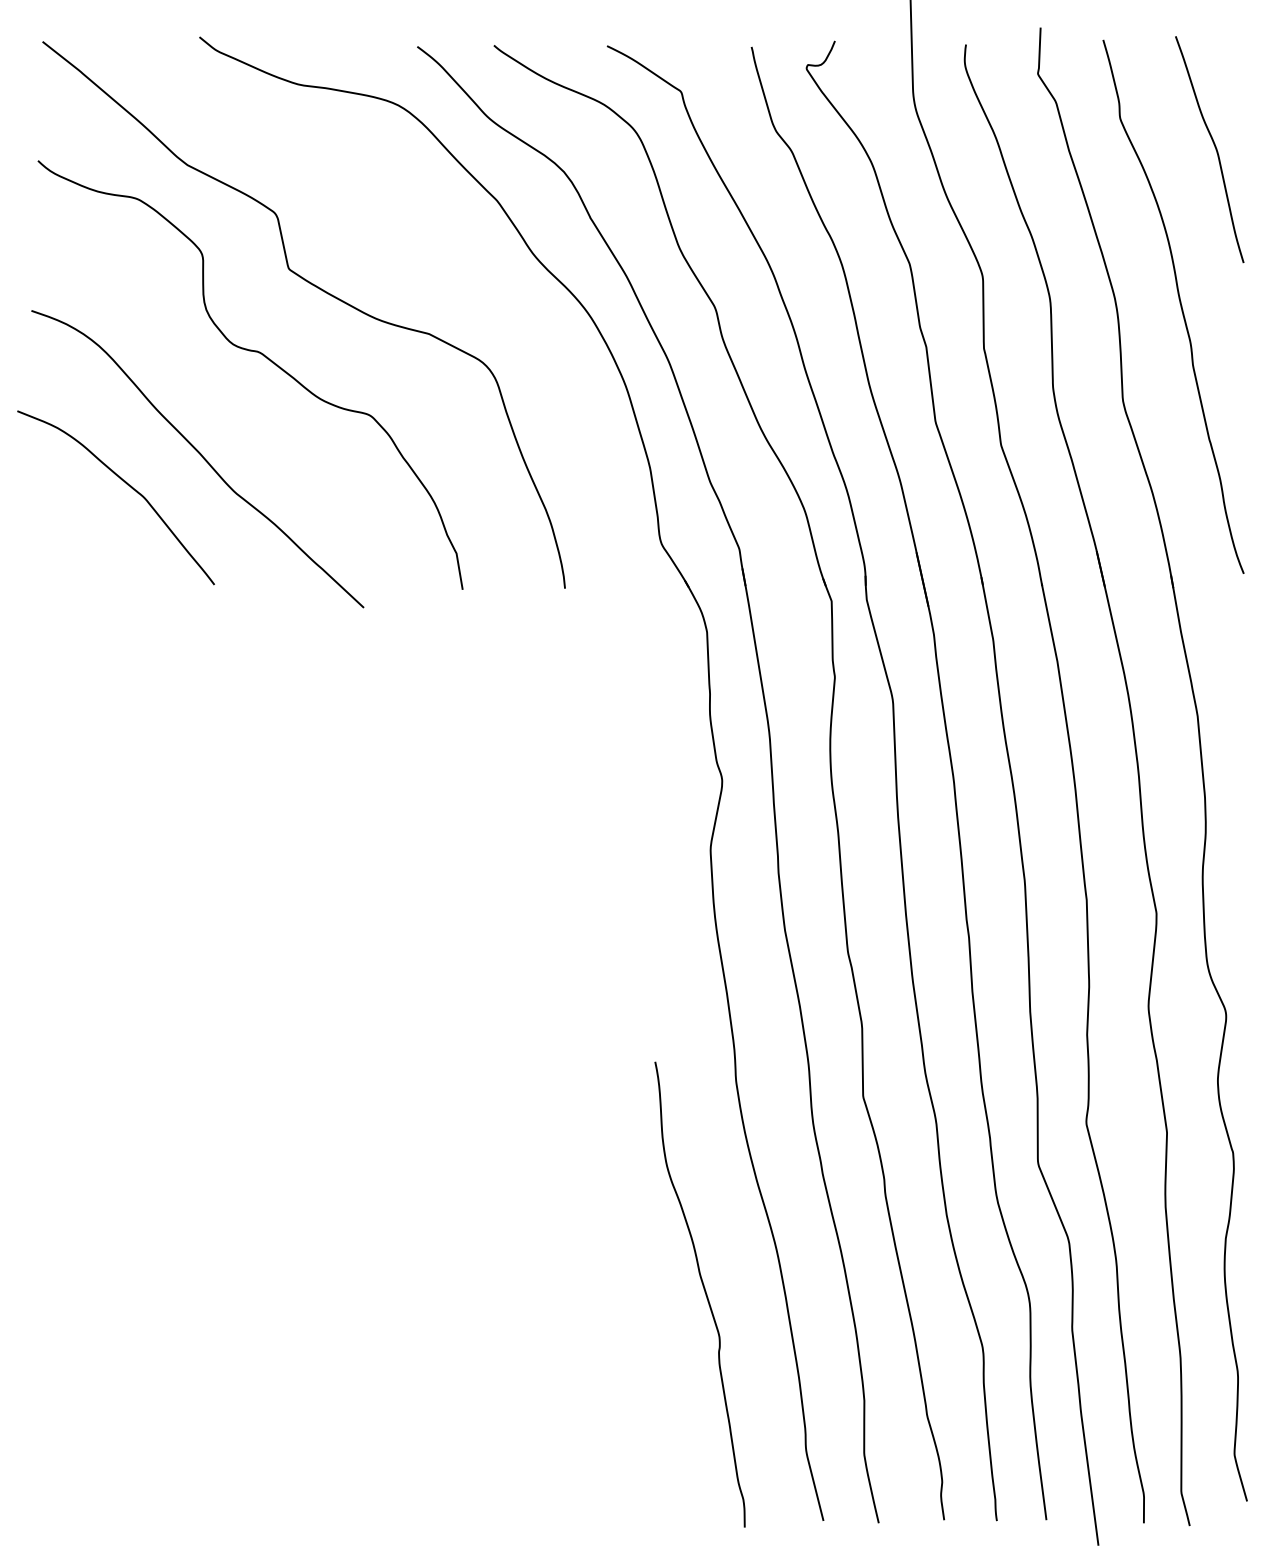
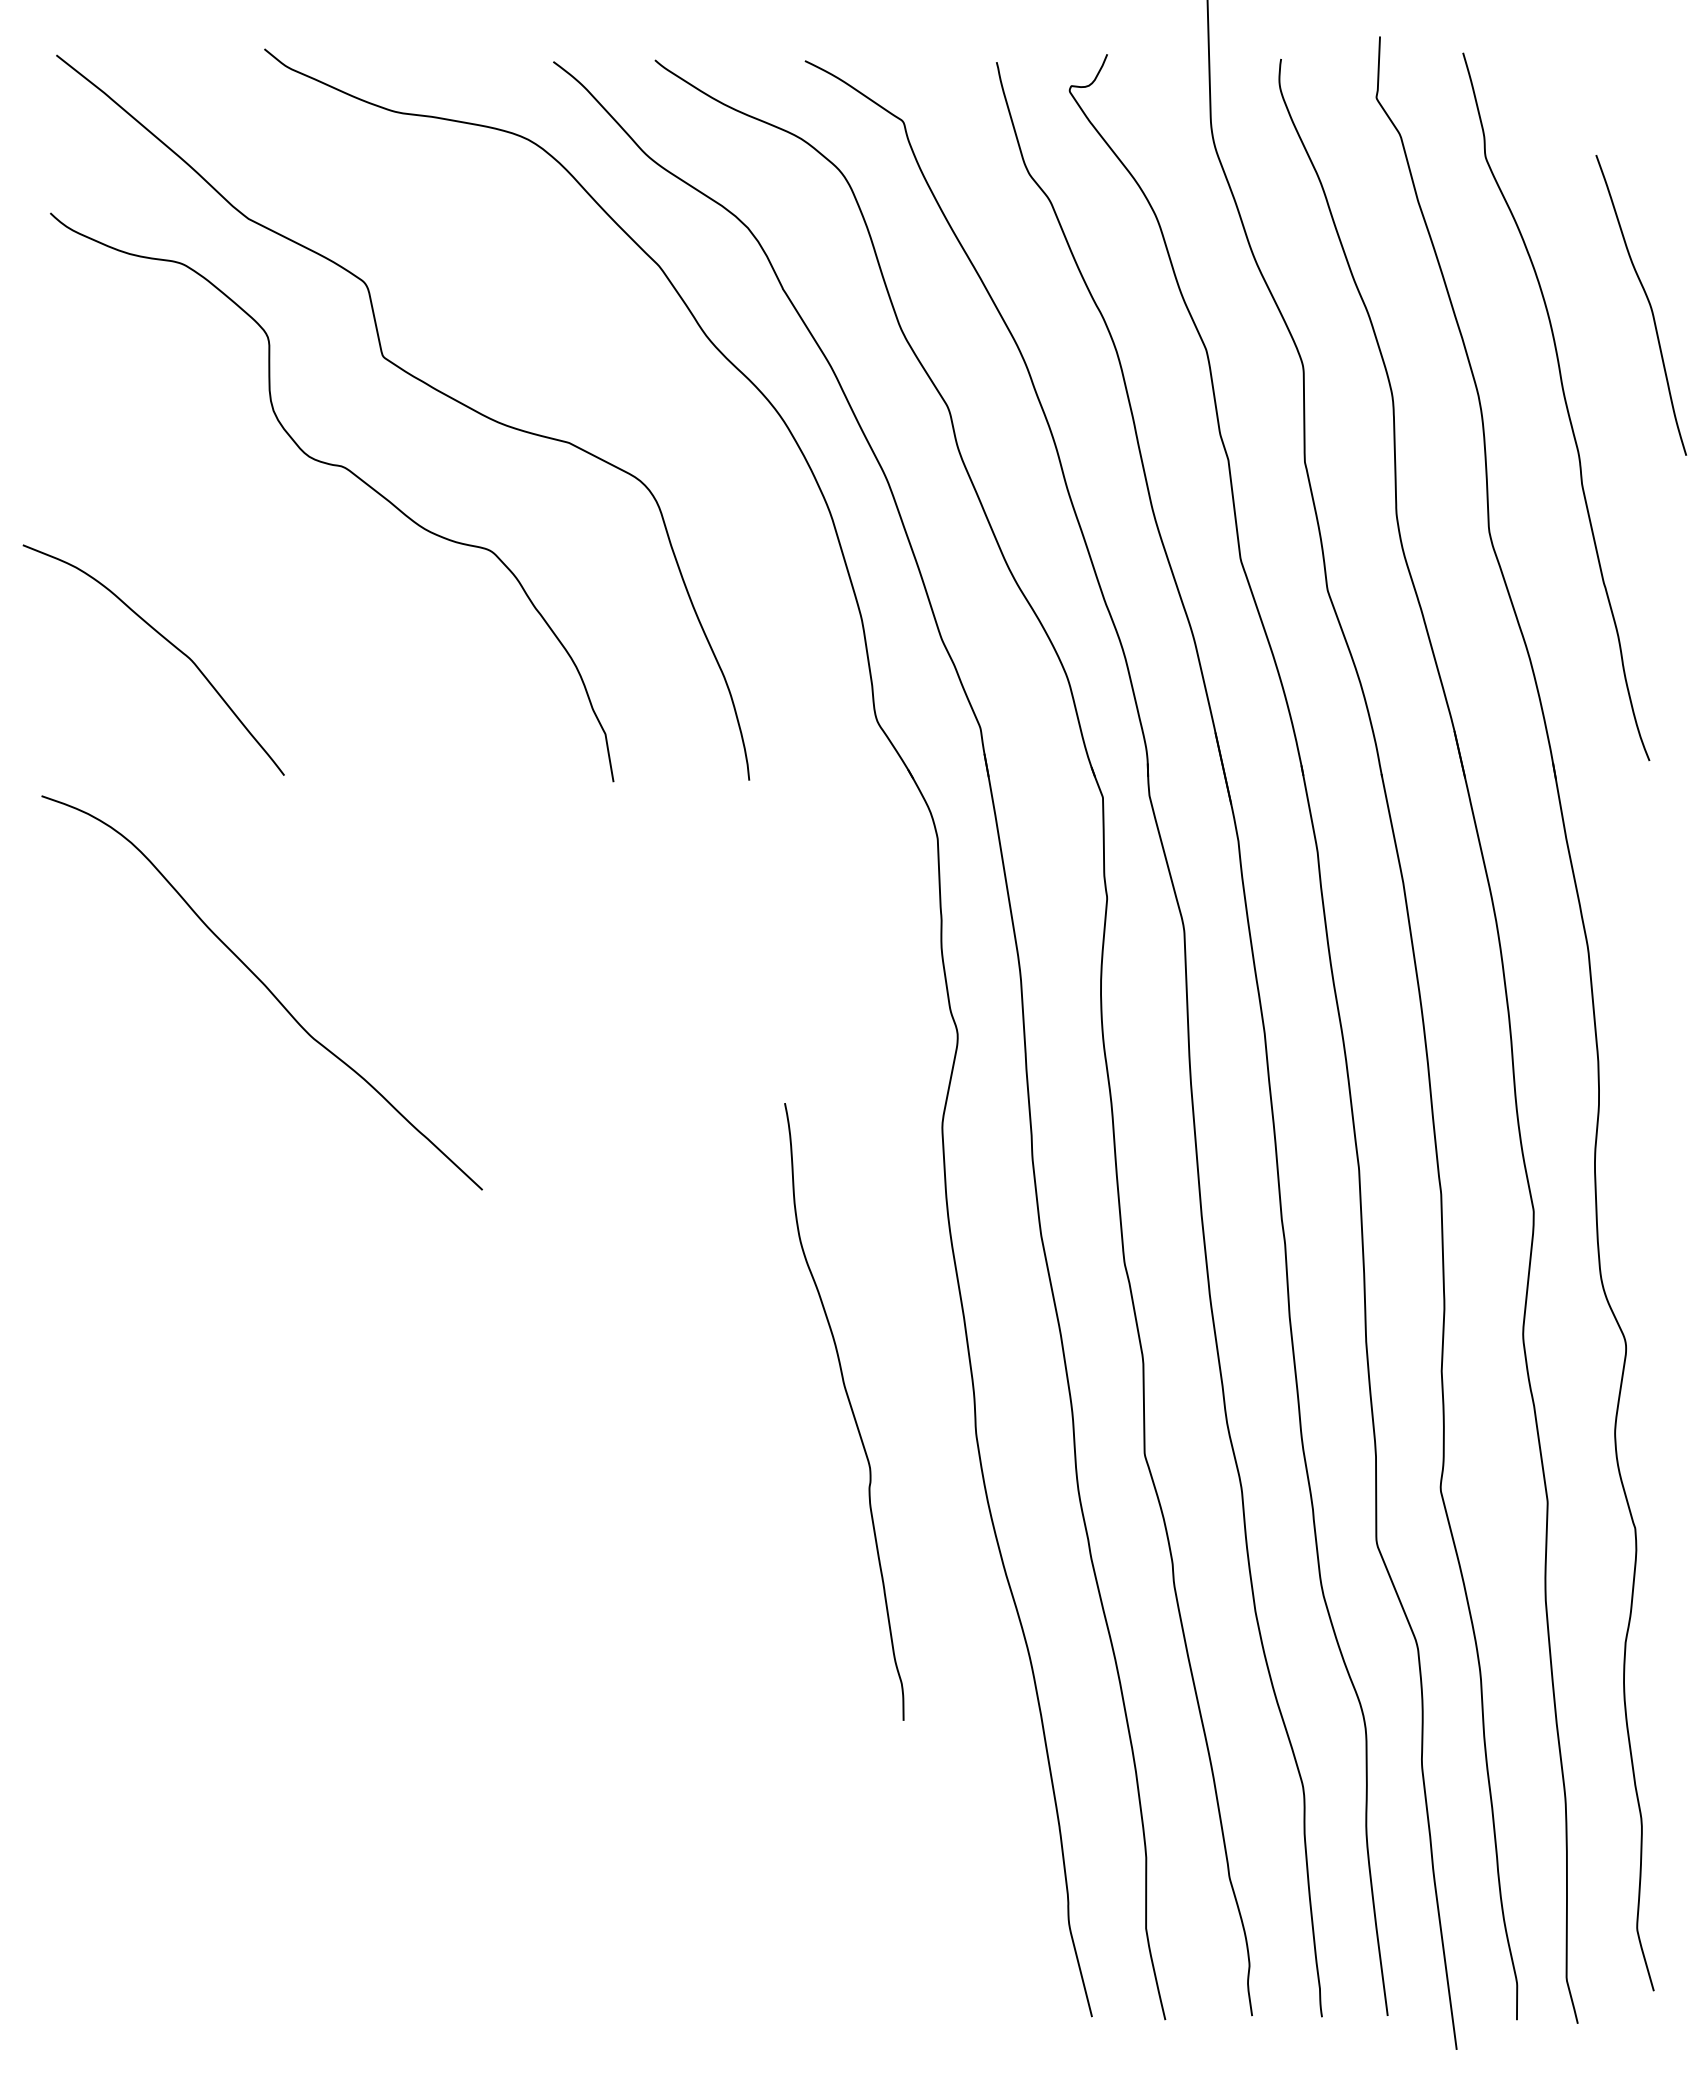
curve: (1215, 148) -> (1648, 303), moved
curve: (200, 455) -> (265, 987), moved
curve: (704, 1292) -> (850, 1408), moved

